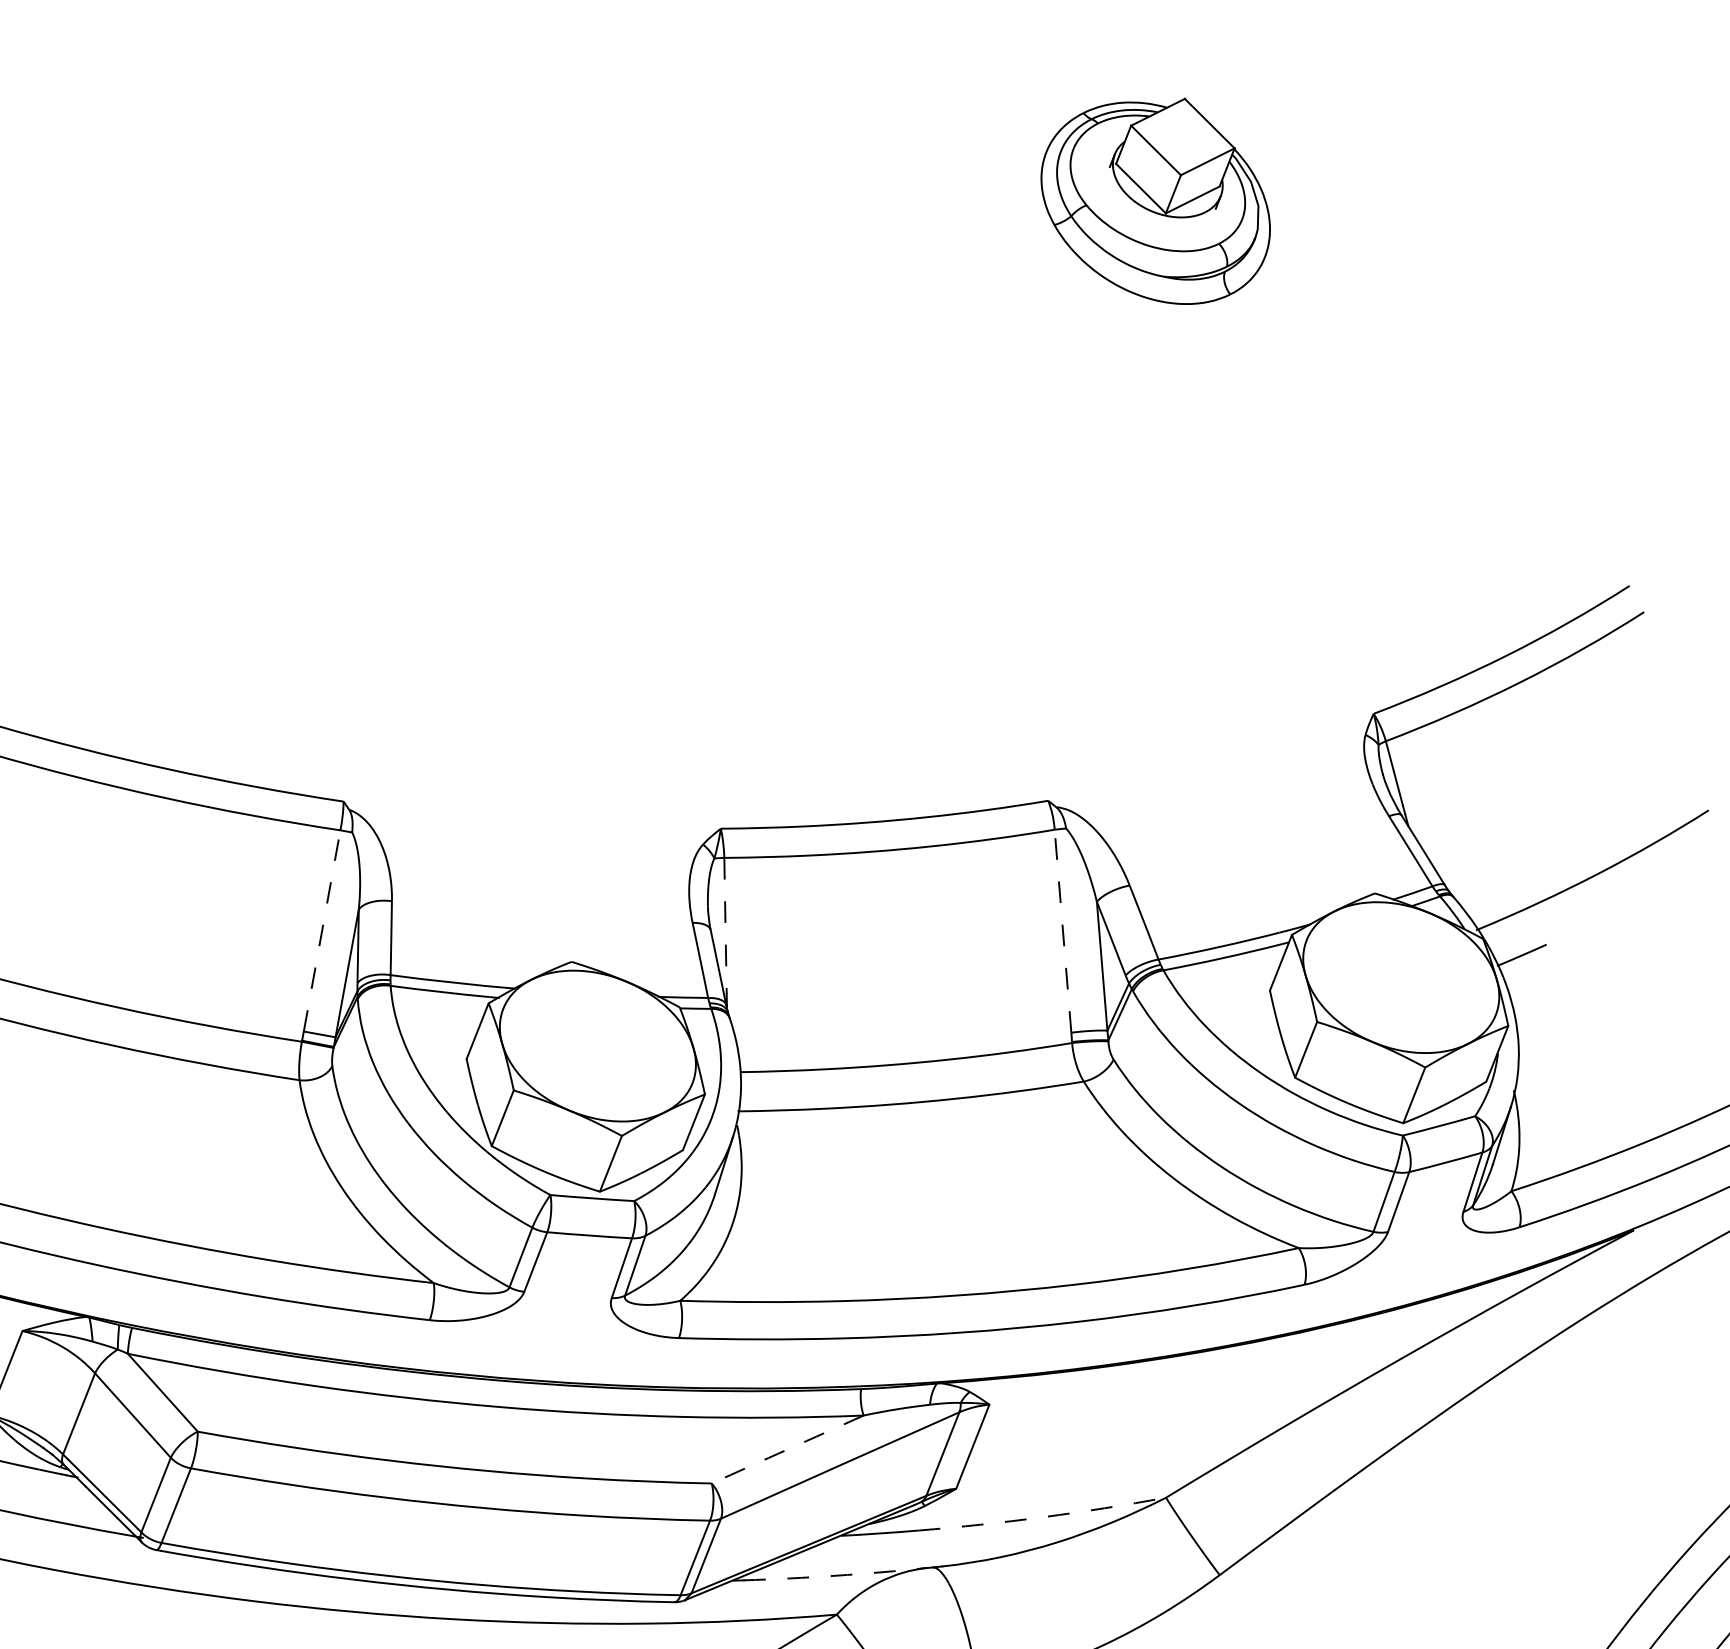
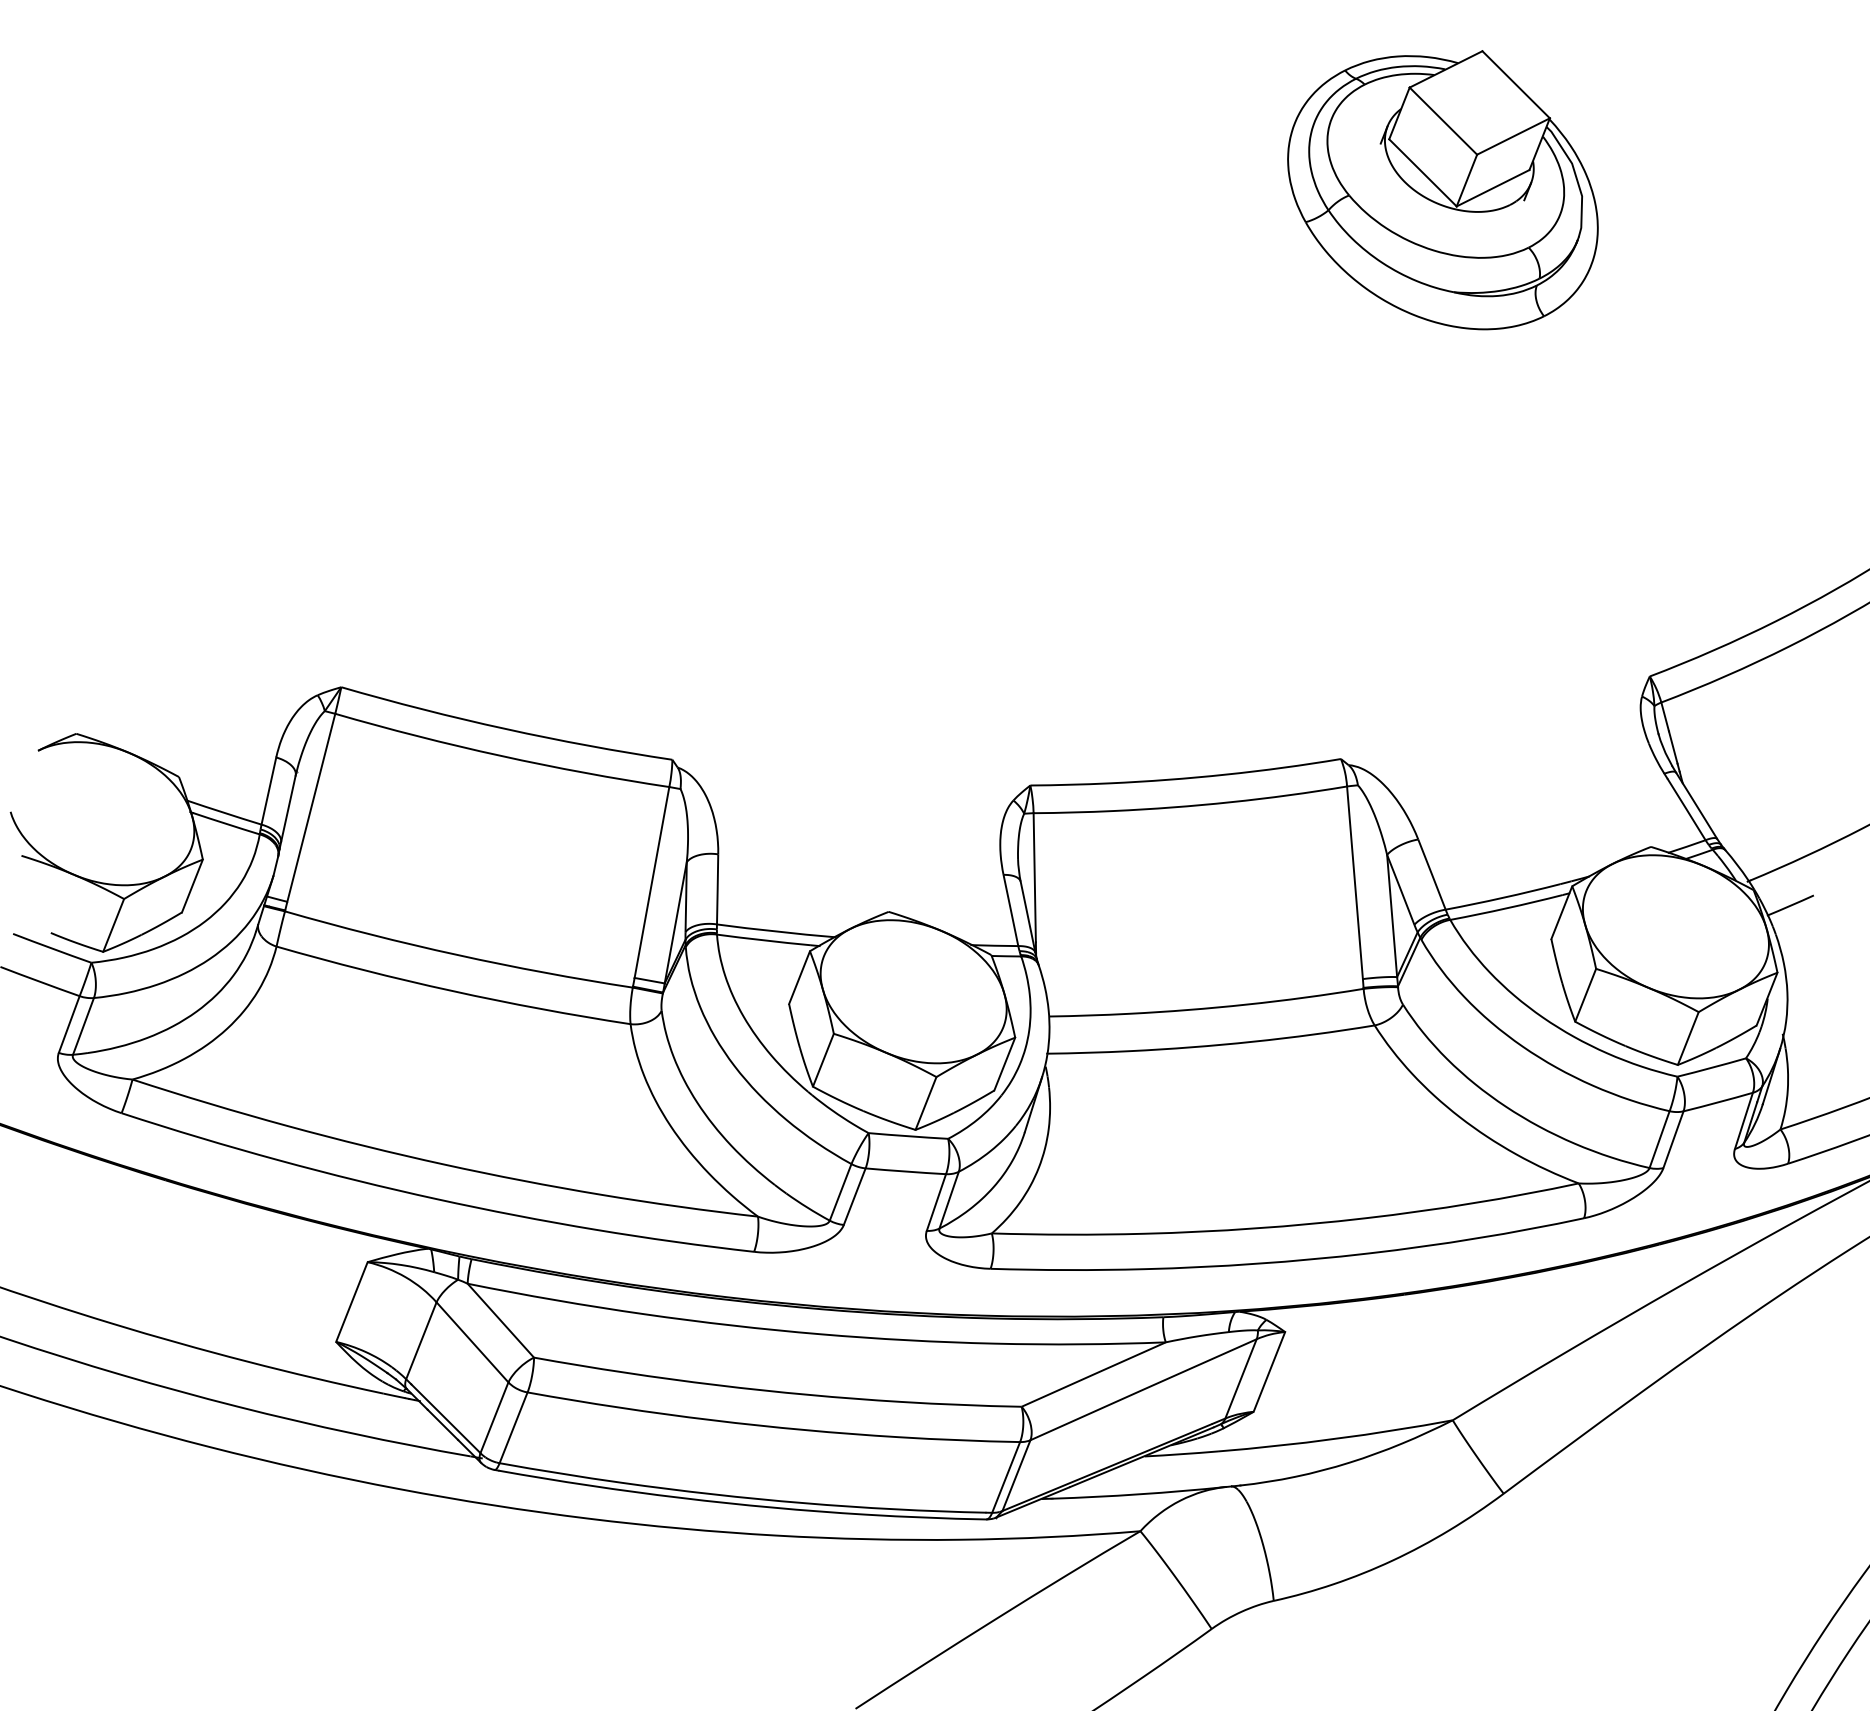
part: (1155, 201) -> (1442, 190), size x1.43
line: (725, 925) -> (1034, 877), dashed -> solid
line: (322, 930) -> (652, 882), dashed -> solid
line: (1062, 930) -> (1354, 882), dashed -> solid
arc: (787, 1449) -> (1093, 1374), dashed -> solid
arc: (1042, 1516) -> (1335, 1438), dashed -> solid
arc: (835, 1575) -> (1139, 1494), dashed -> solid

